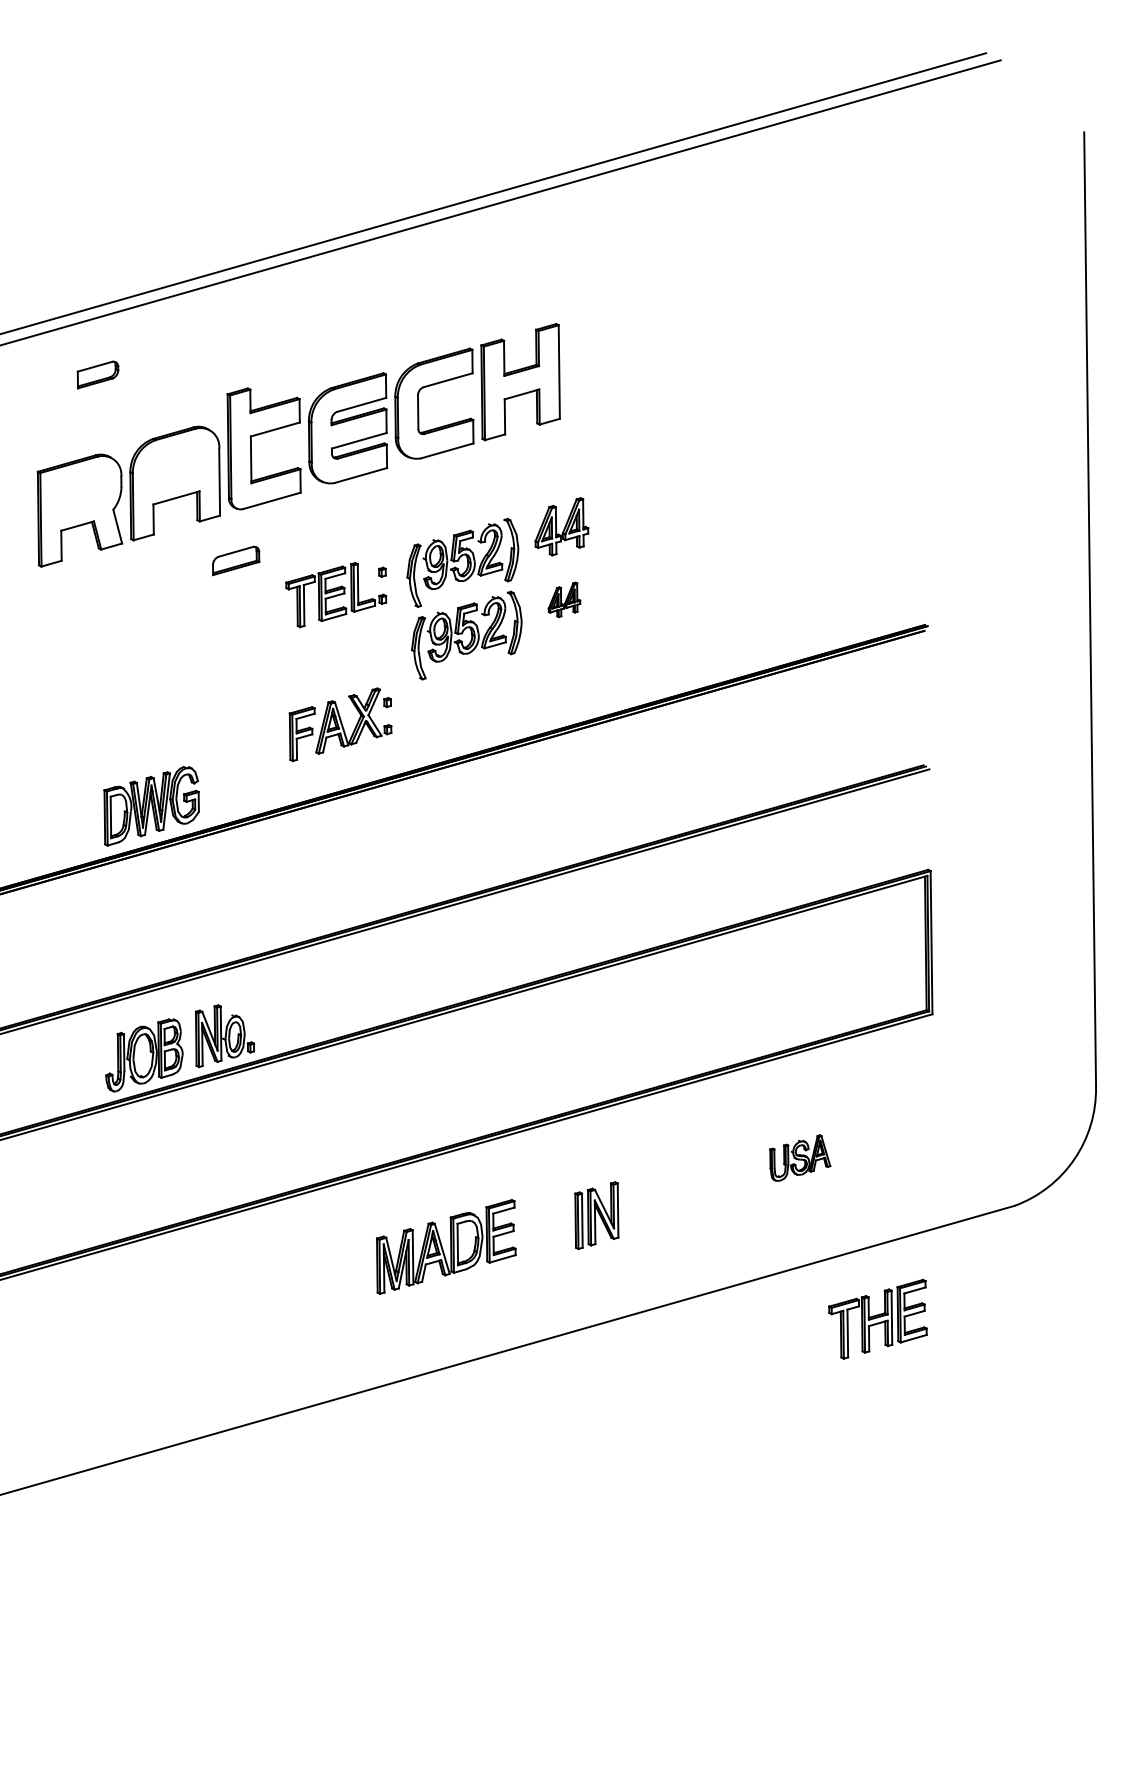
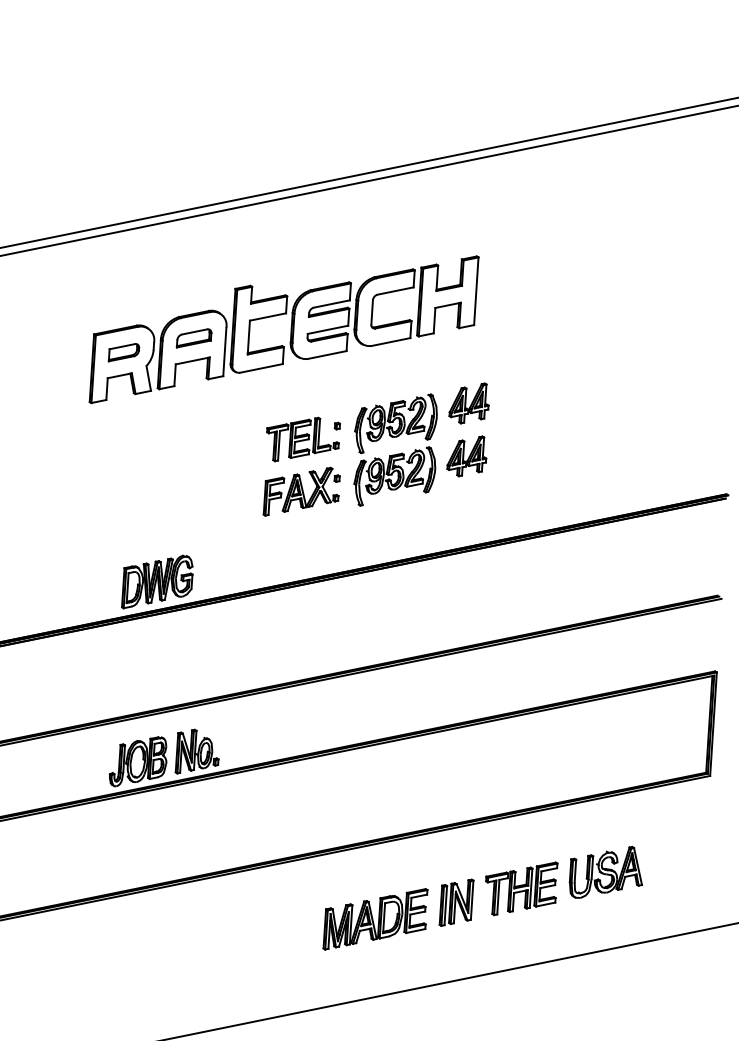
part: (97, 374) -> (123, 352), moved
part: (236, 560) -> (194, 338), moved
part: (564, 599) -> (467, 455), size x1.67
part: (340, 724) -> (301, 491), moved
part: (800, 1157) -> (606, 872), size x1.67
part: (446, 1246) -> (375, 918), moved
part: (877, 1318) -> (520, 887), moved

